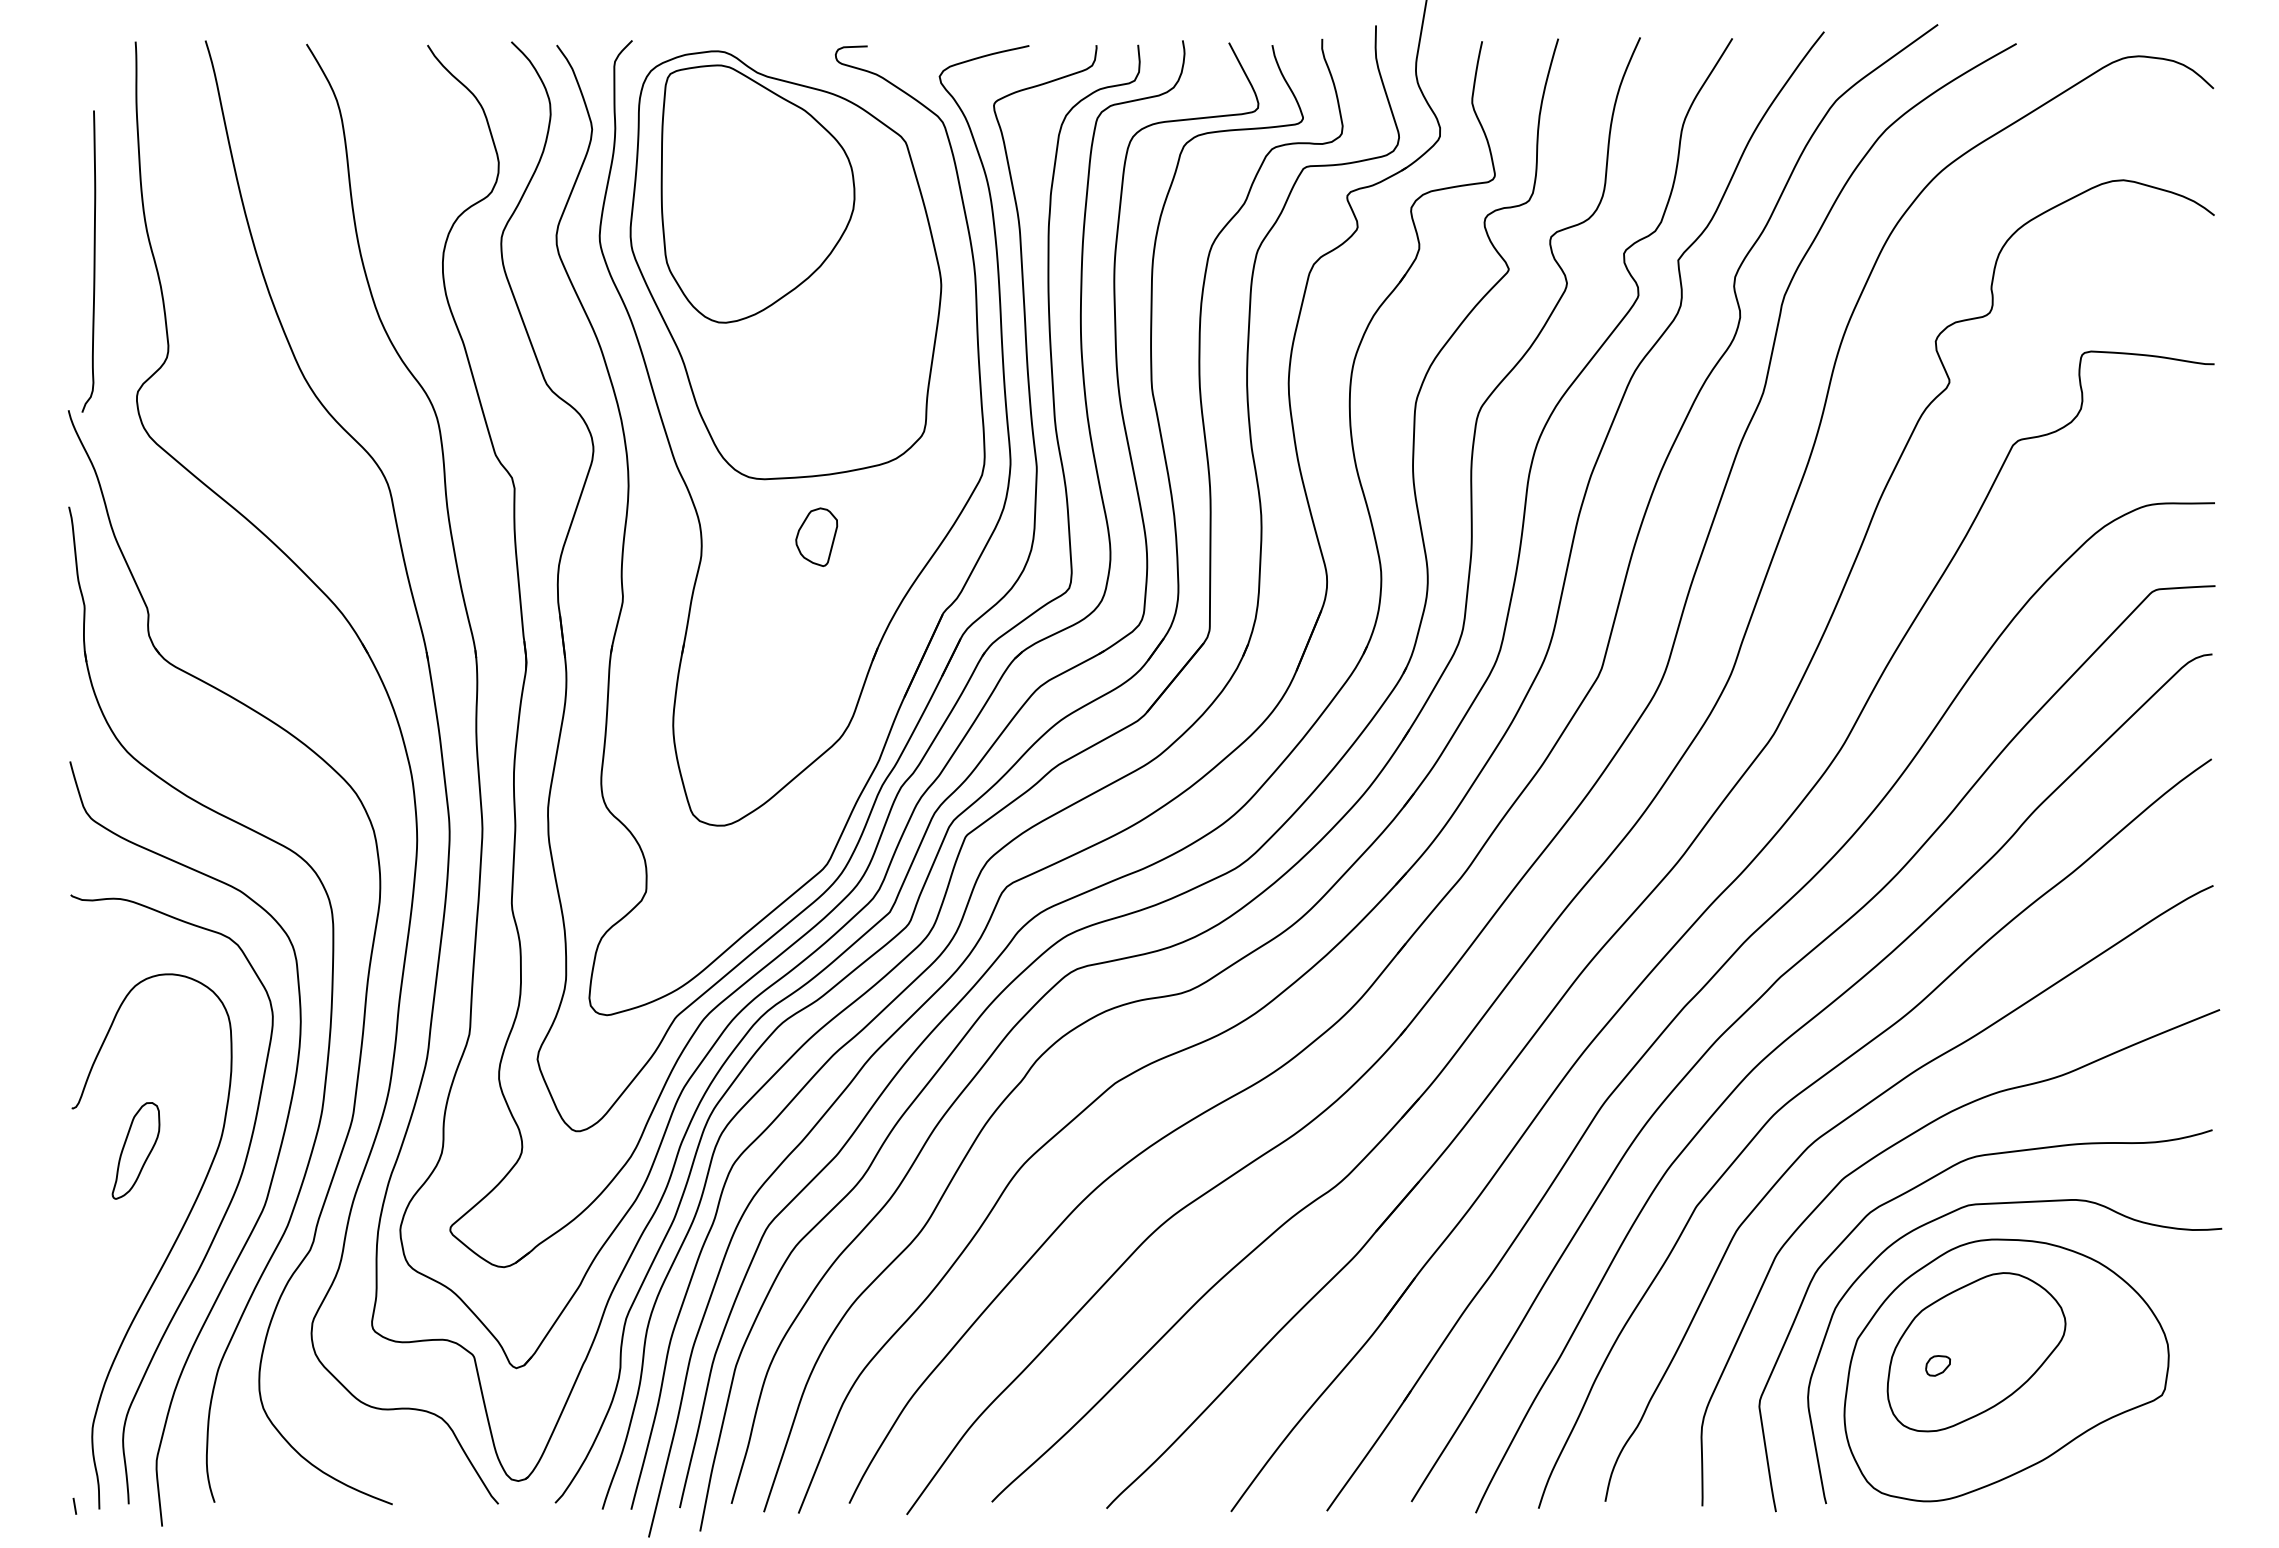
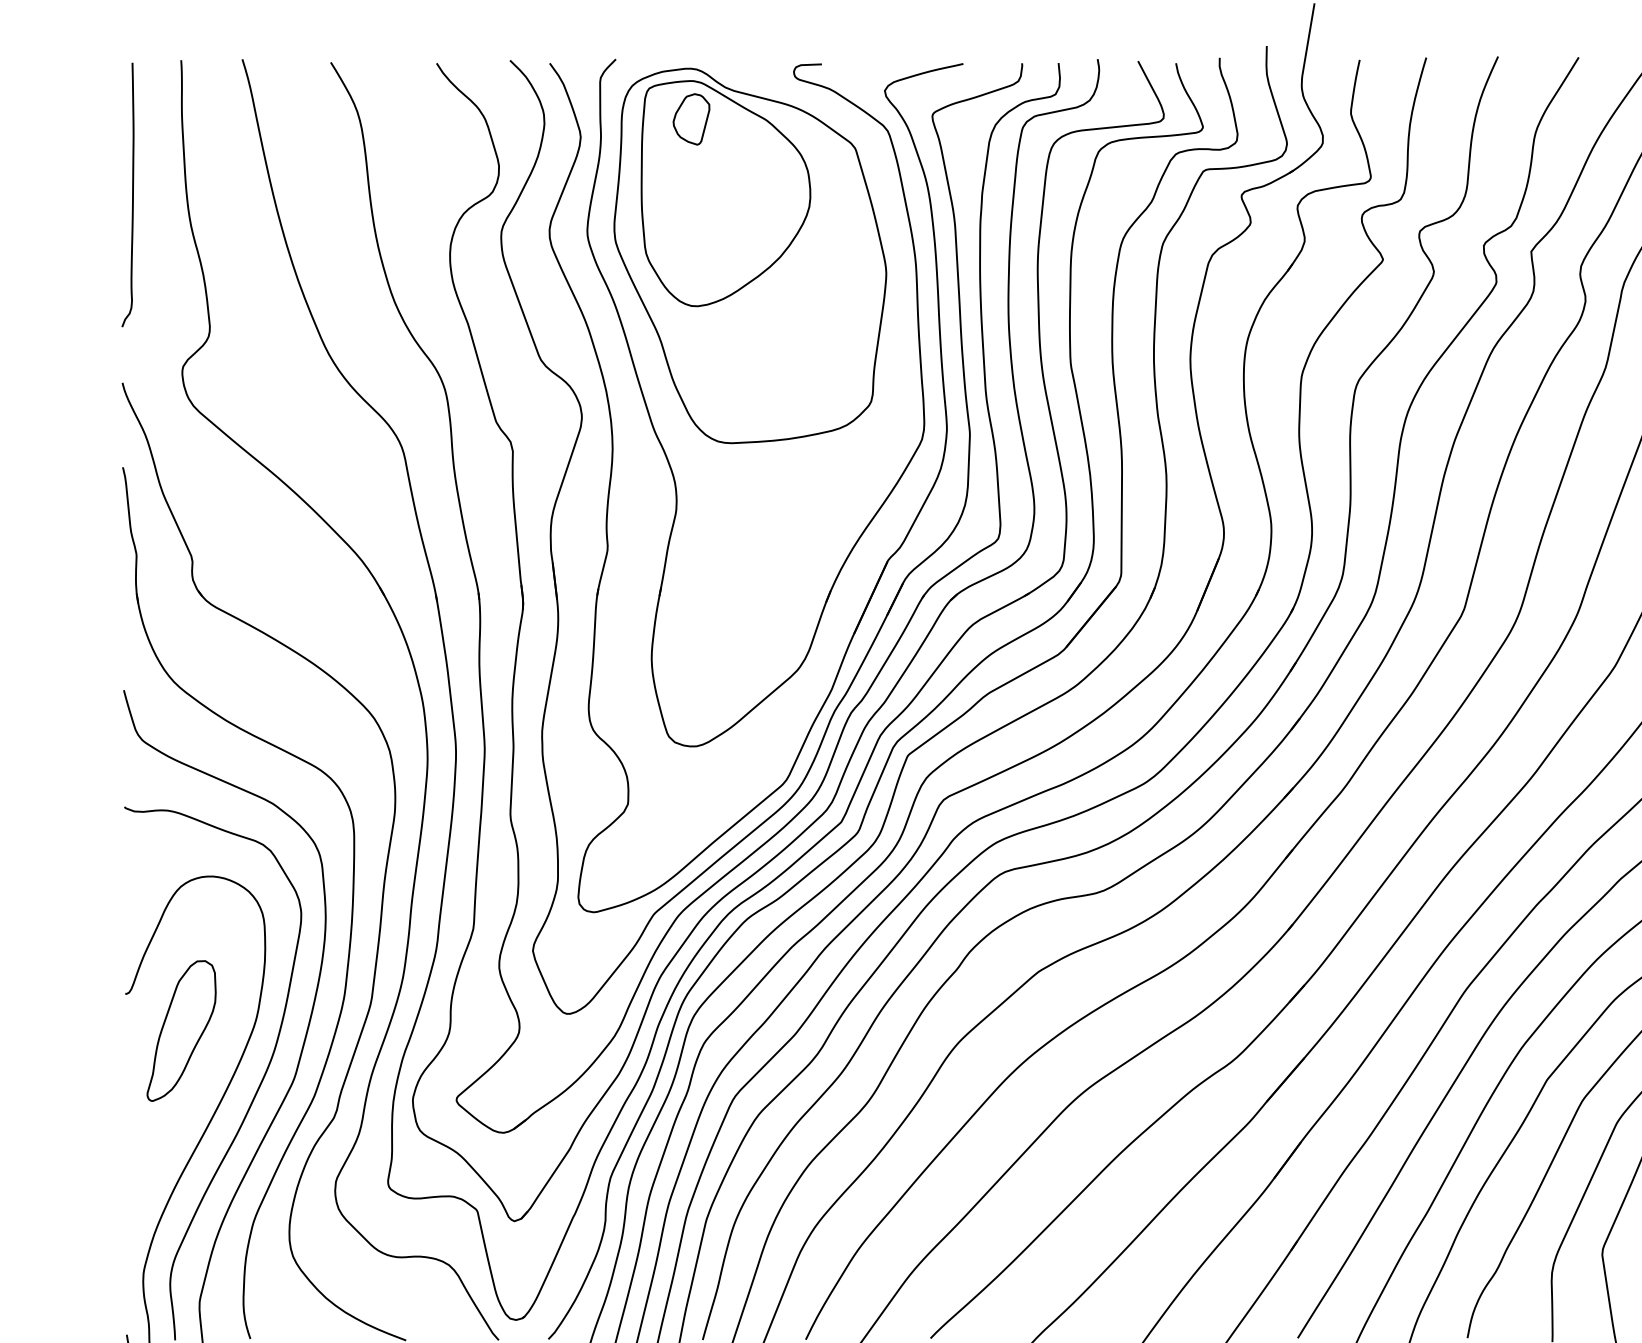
curve: (93, 261) -> (132, 194), moved
part: (816, 536) -> (691, 118), moved
part: (135, 1150) -> (181, 1030), size x1.67

